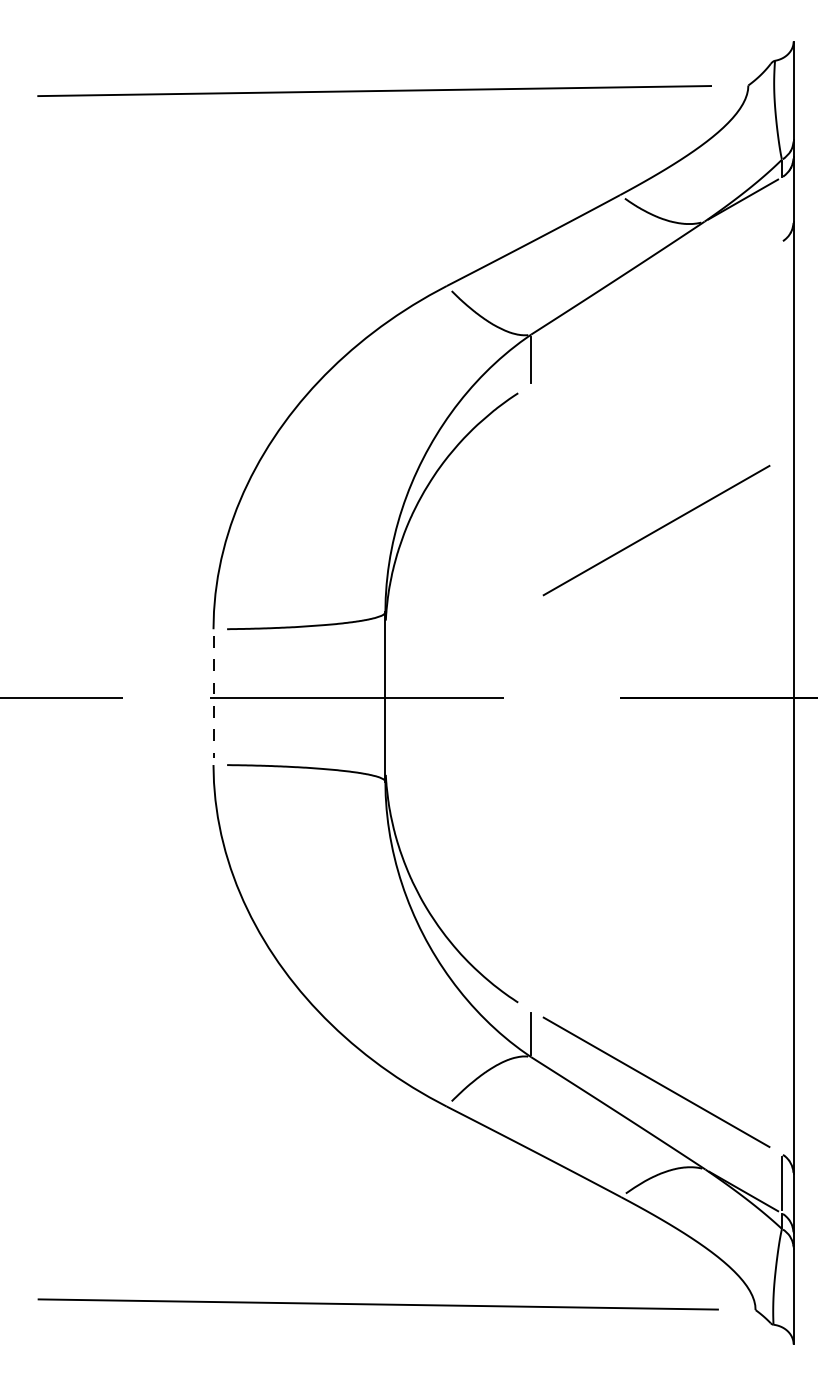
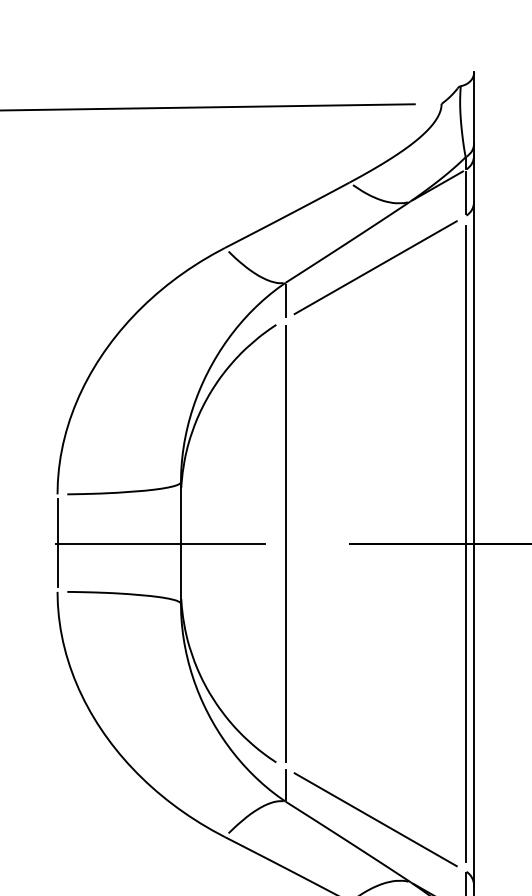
line: (781, 209) -> (465, 192), added
line: (656, 530) -> (375, 267), moved
line: (213, 697) -> (57, 543), dashed -> solid
line: (531, 697) -> (285, 543), added
line: (781, 698) -> (465, 544), added

